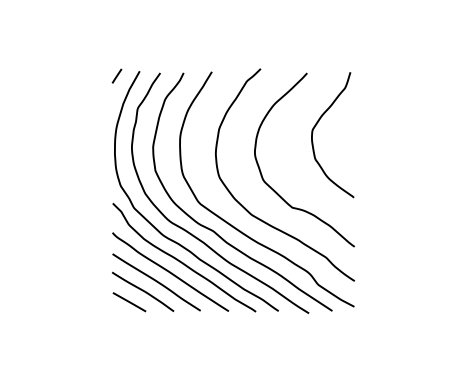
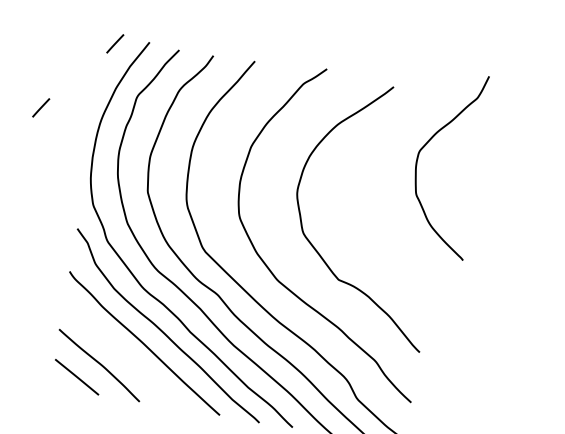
curve: (317, 124) -> (428, 144), moved
line: (74, 126) -> (40, 106), added
curve: (156, 282) -> (121, 355), removed

